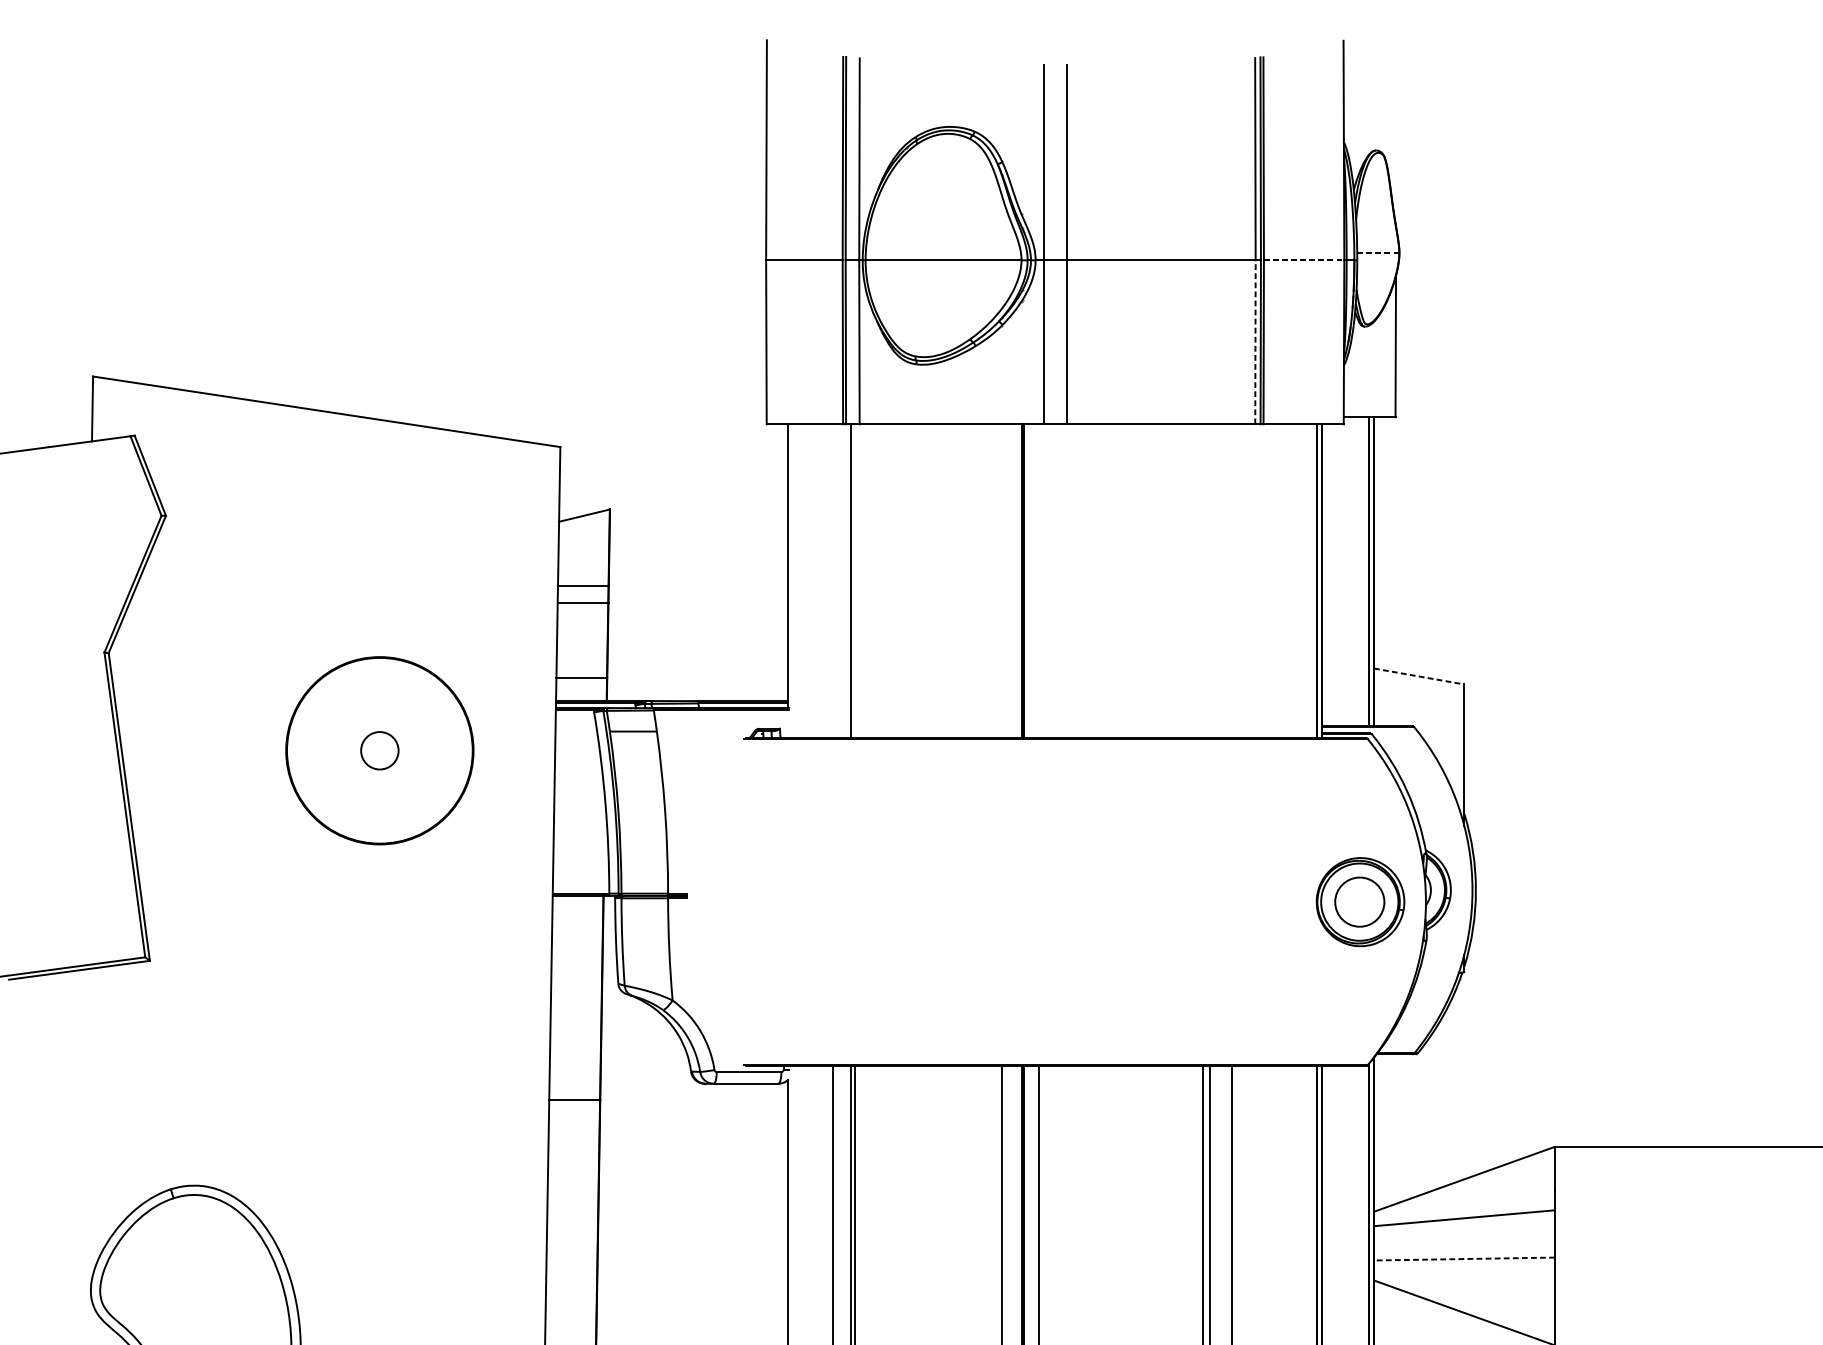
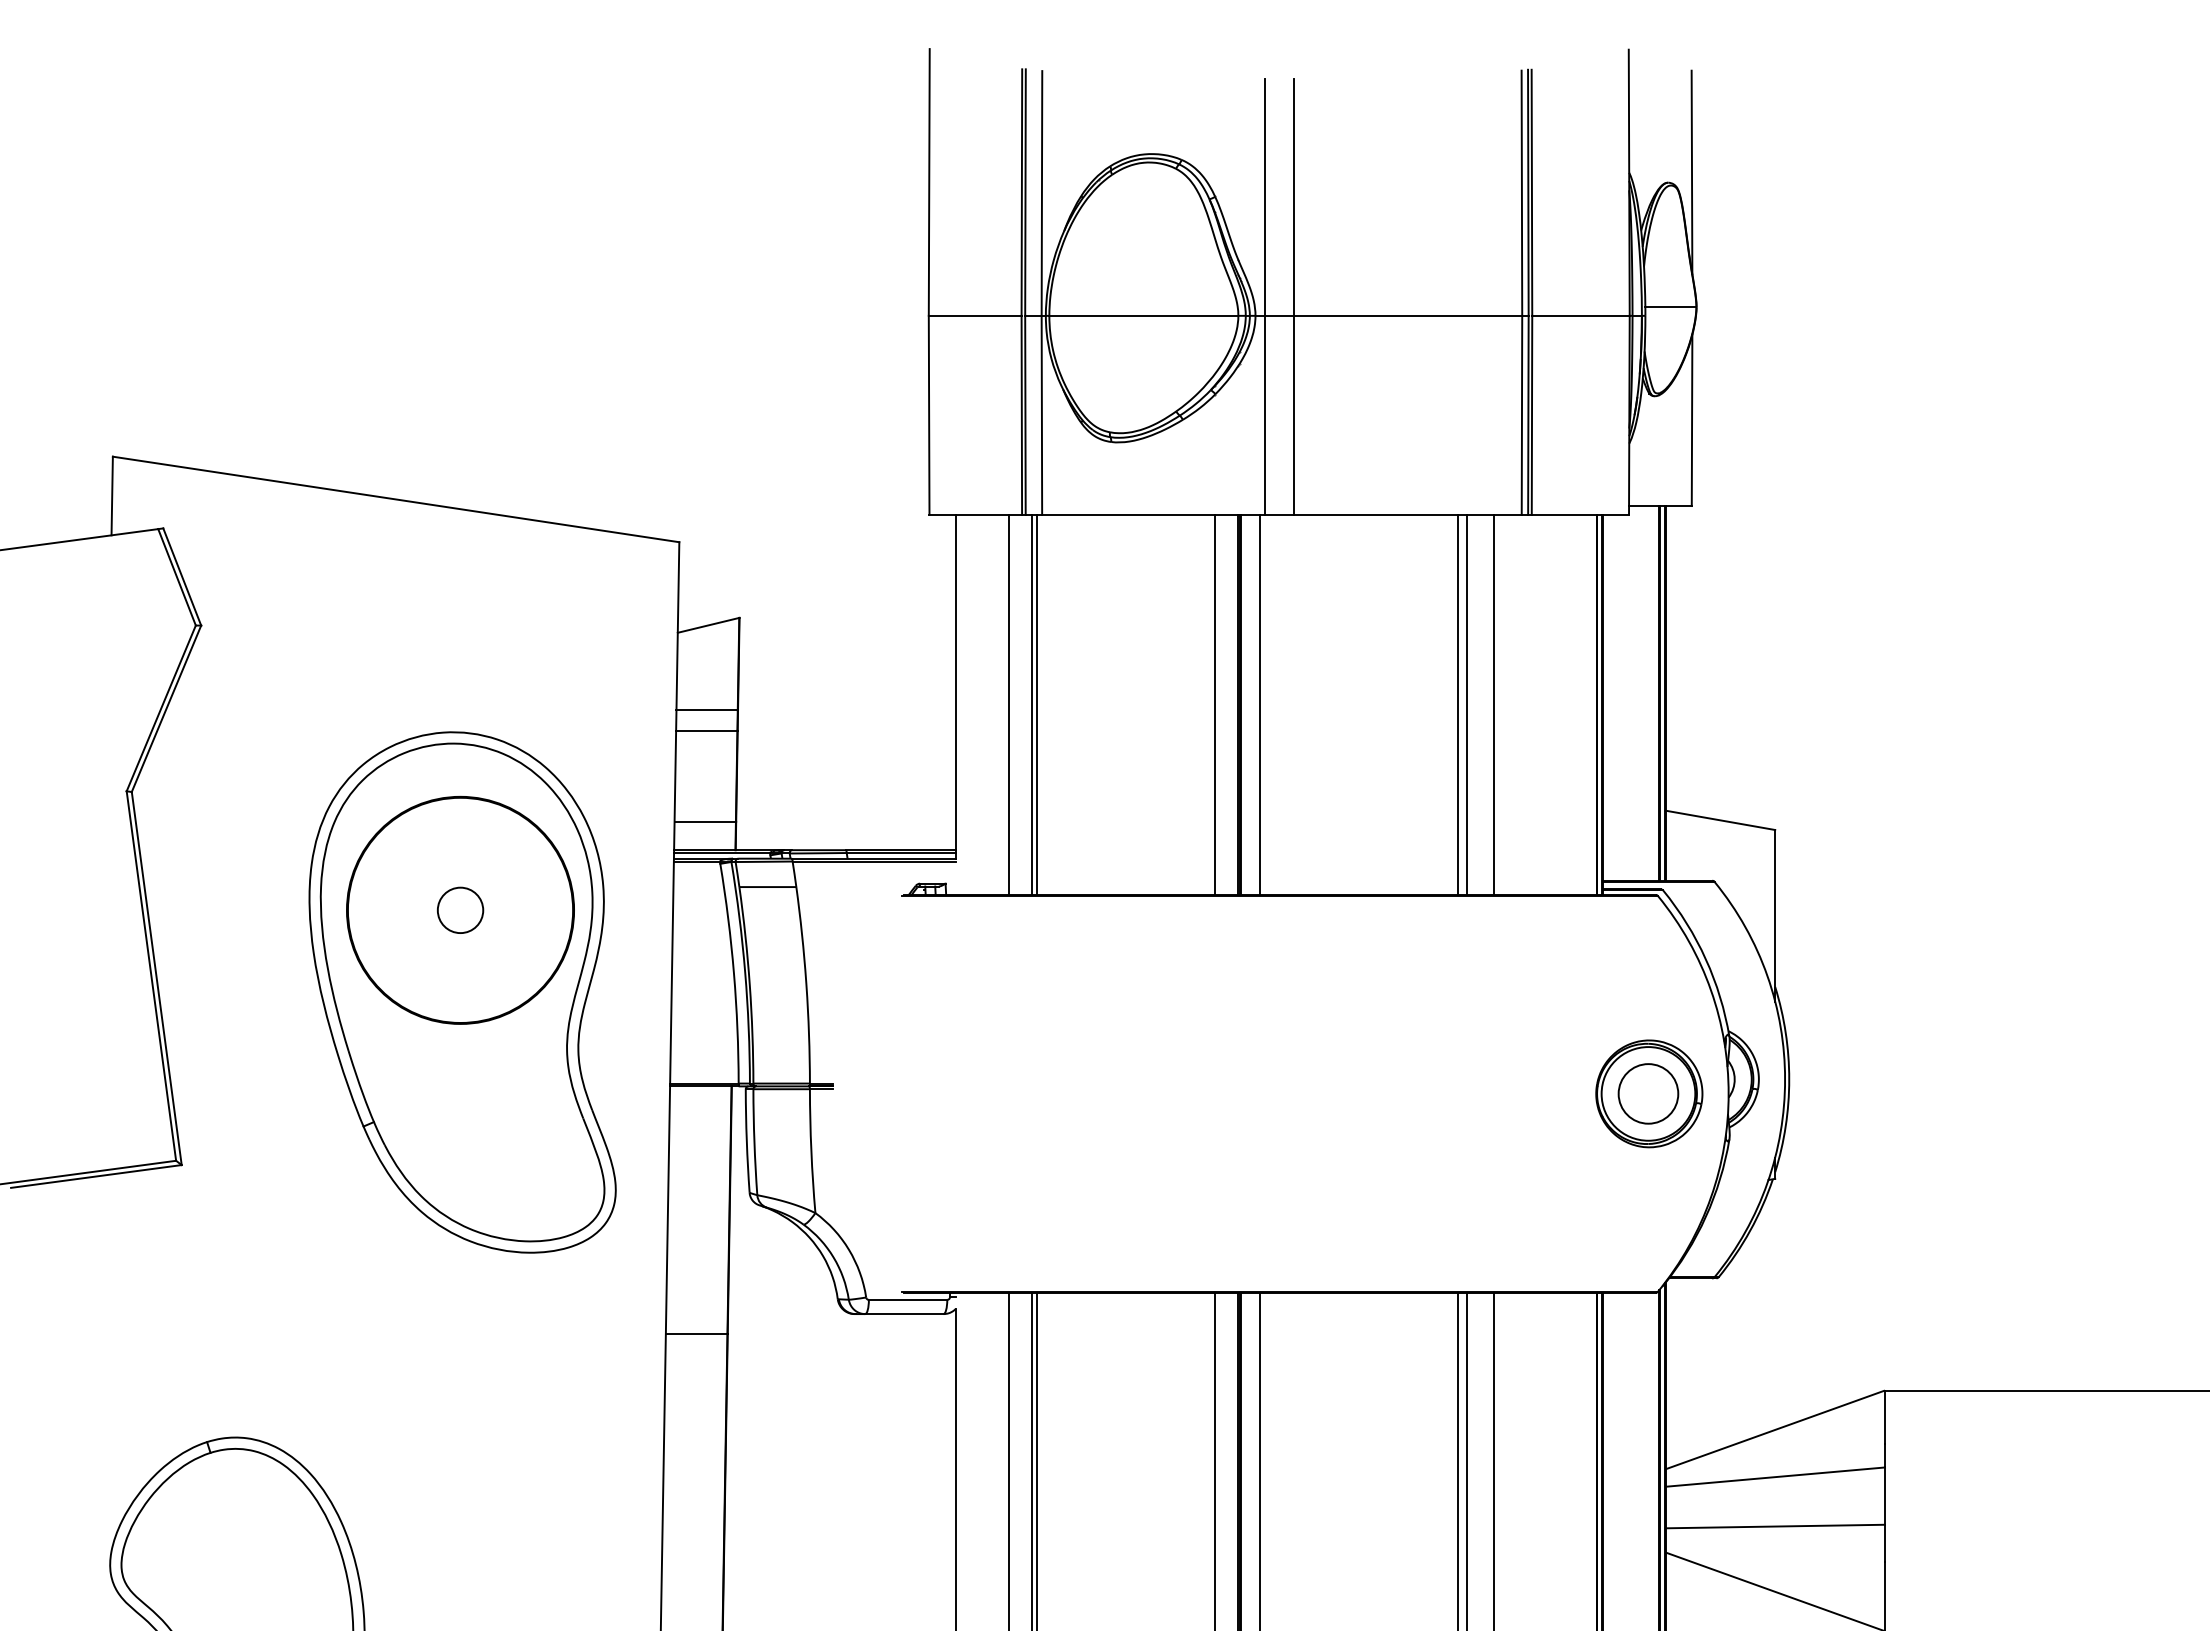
line: (1395, 142) -> (1691, 172), added
line: (1377, 253) -> (1670, 307), dashed -> solid
line: (1303, 260) -> (1580, 315), dashed -> solid
line: (1255, 341) -> (1521, 414), dashed -> solid
line: (832, 580) -> (1009, 704), added
line: (855, 580) -> (1037, 704), added
line: (1001, 580) -> (1214, 704), added
line: (1038, 580) -> (1259, 704), added
line: (1202, 580) -> (1457, 704), added
line: (1209, 580) -> (1466, 704), added
line: (1231, 580) -> (1493, 704), added
line: (1419, 676) -> (1720, 820), dashed -> solid
part: (381, 818) -> (462, 992), added
line: (1464, 1259) -> (1775, 1526), dashed -> solid

